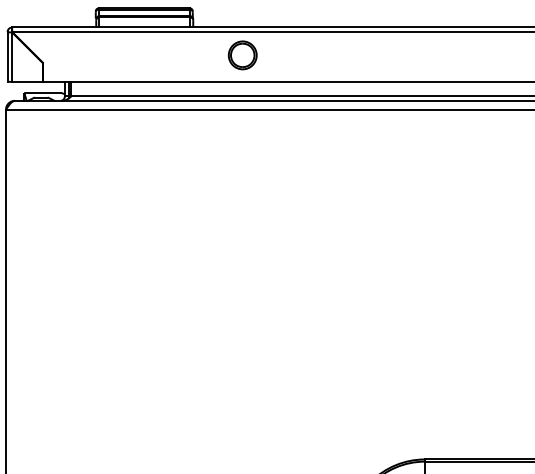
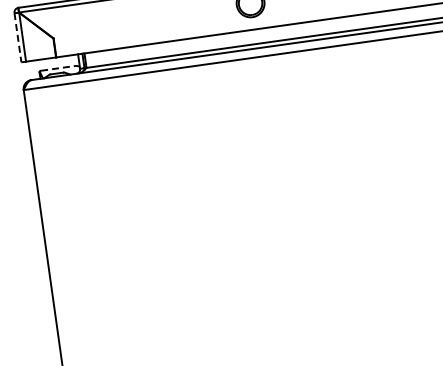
line: (7, 57) -> (17, 38), solid -> dashed
line: (43, 92) -> (58, 67), solid -> dashed

